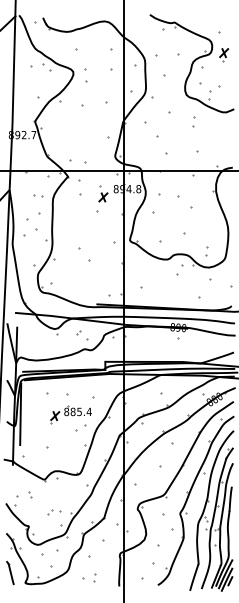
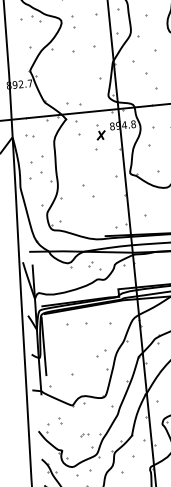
part: (38, 195) -> (30, 135), moved
part: (70, 414) -> (90, 341), removed
part: (54, 512) -> (84, 435), size x0.6

